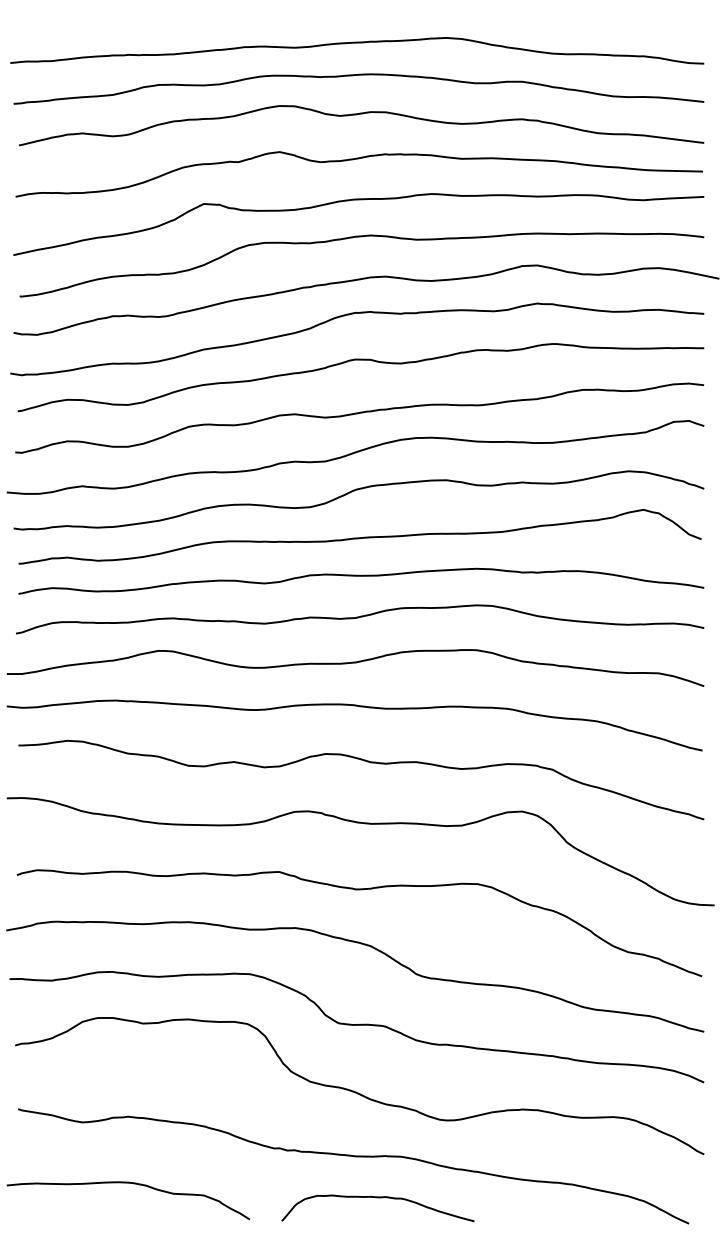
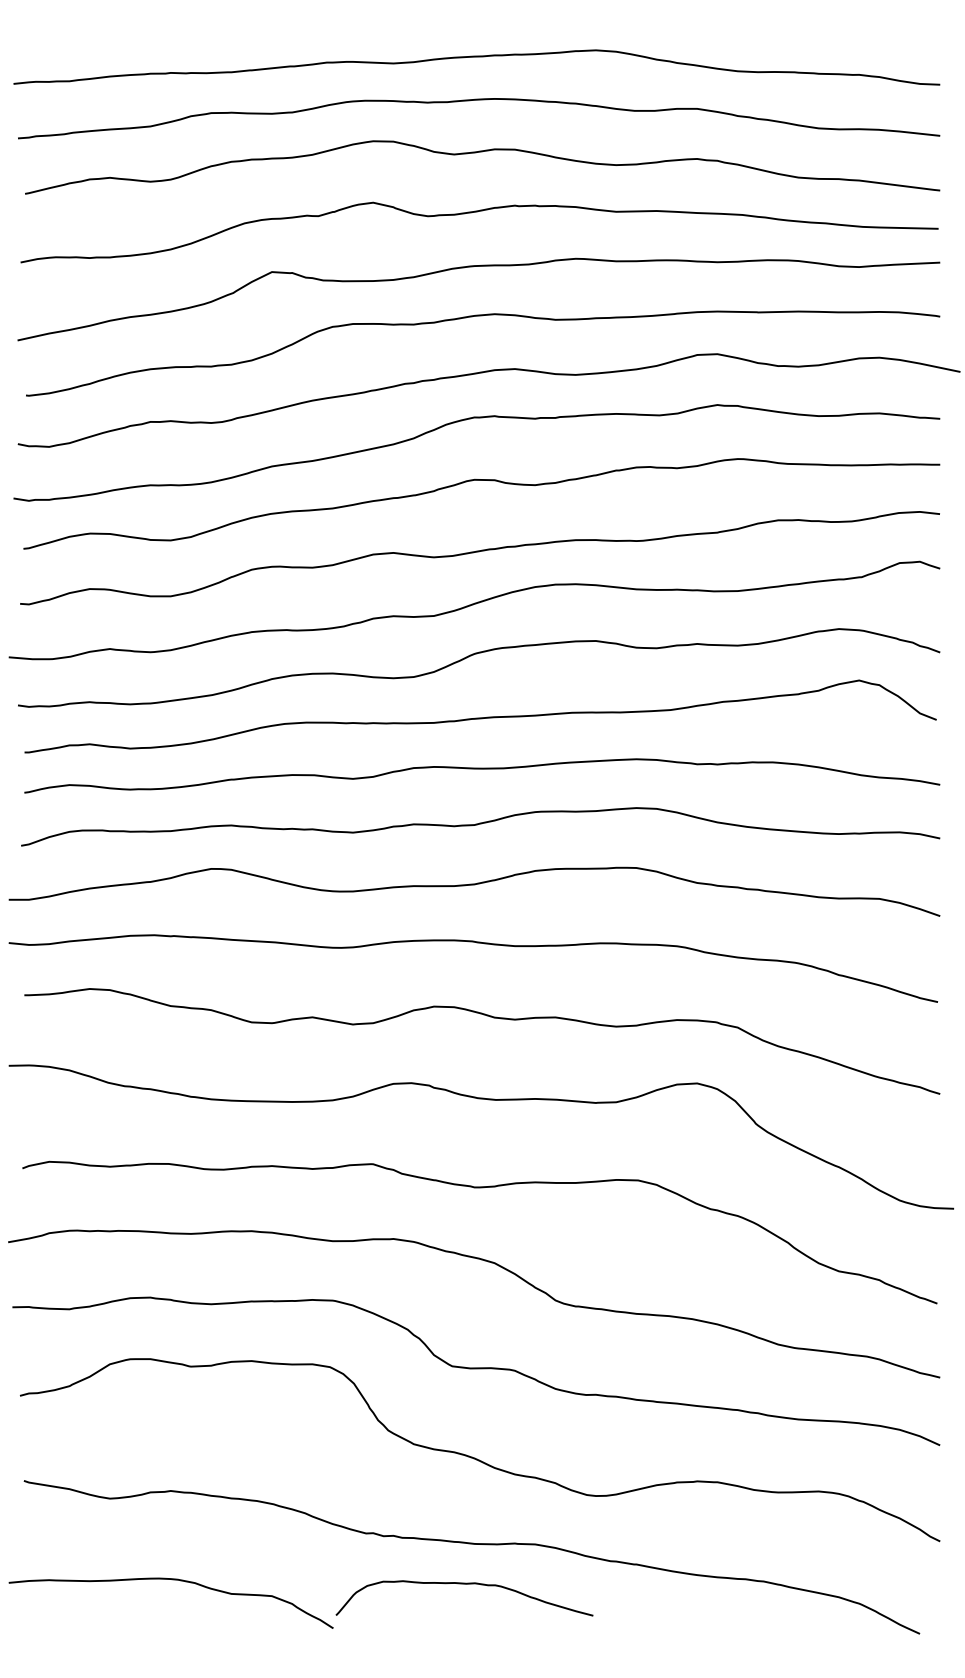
curve: (377, 1197) -> (464, 1584), moved

